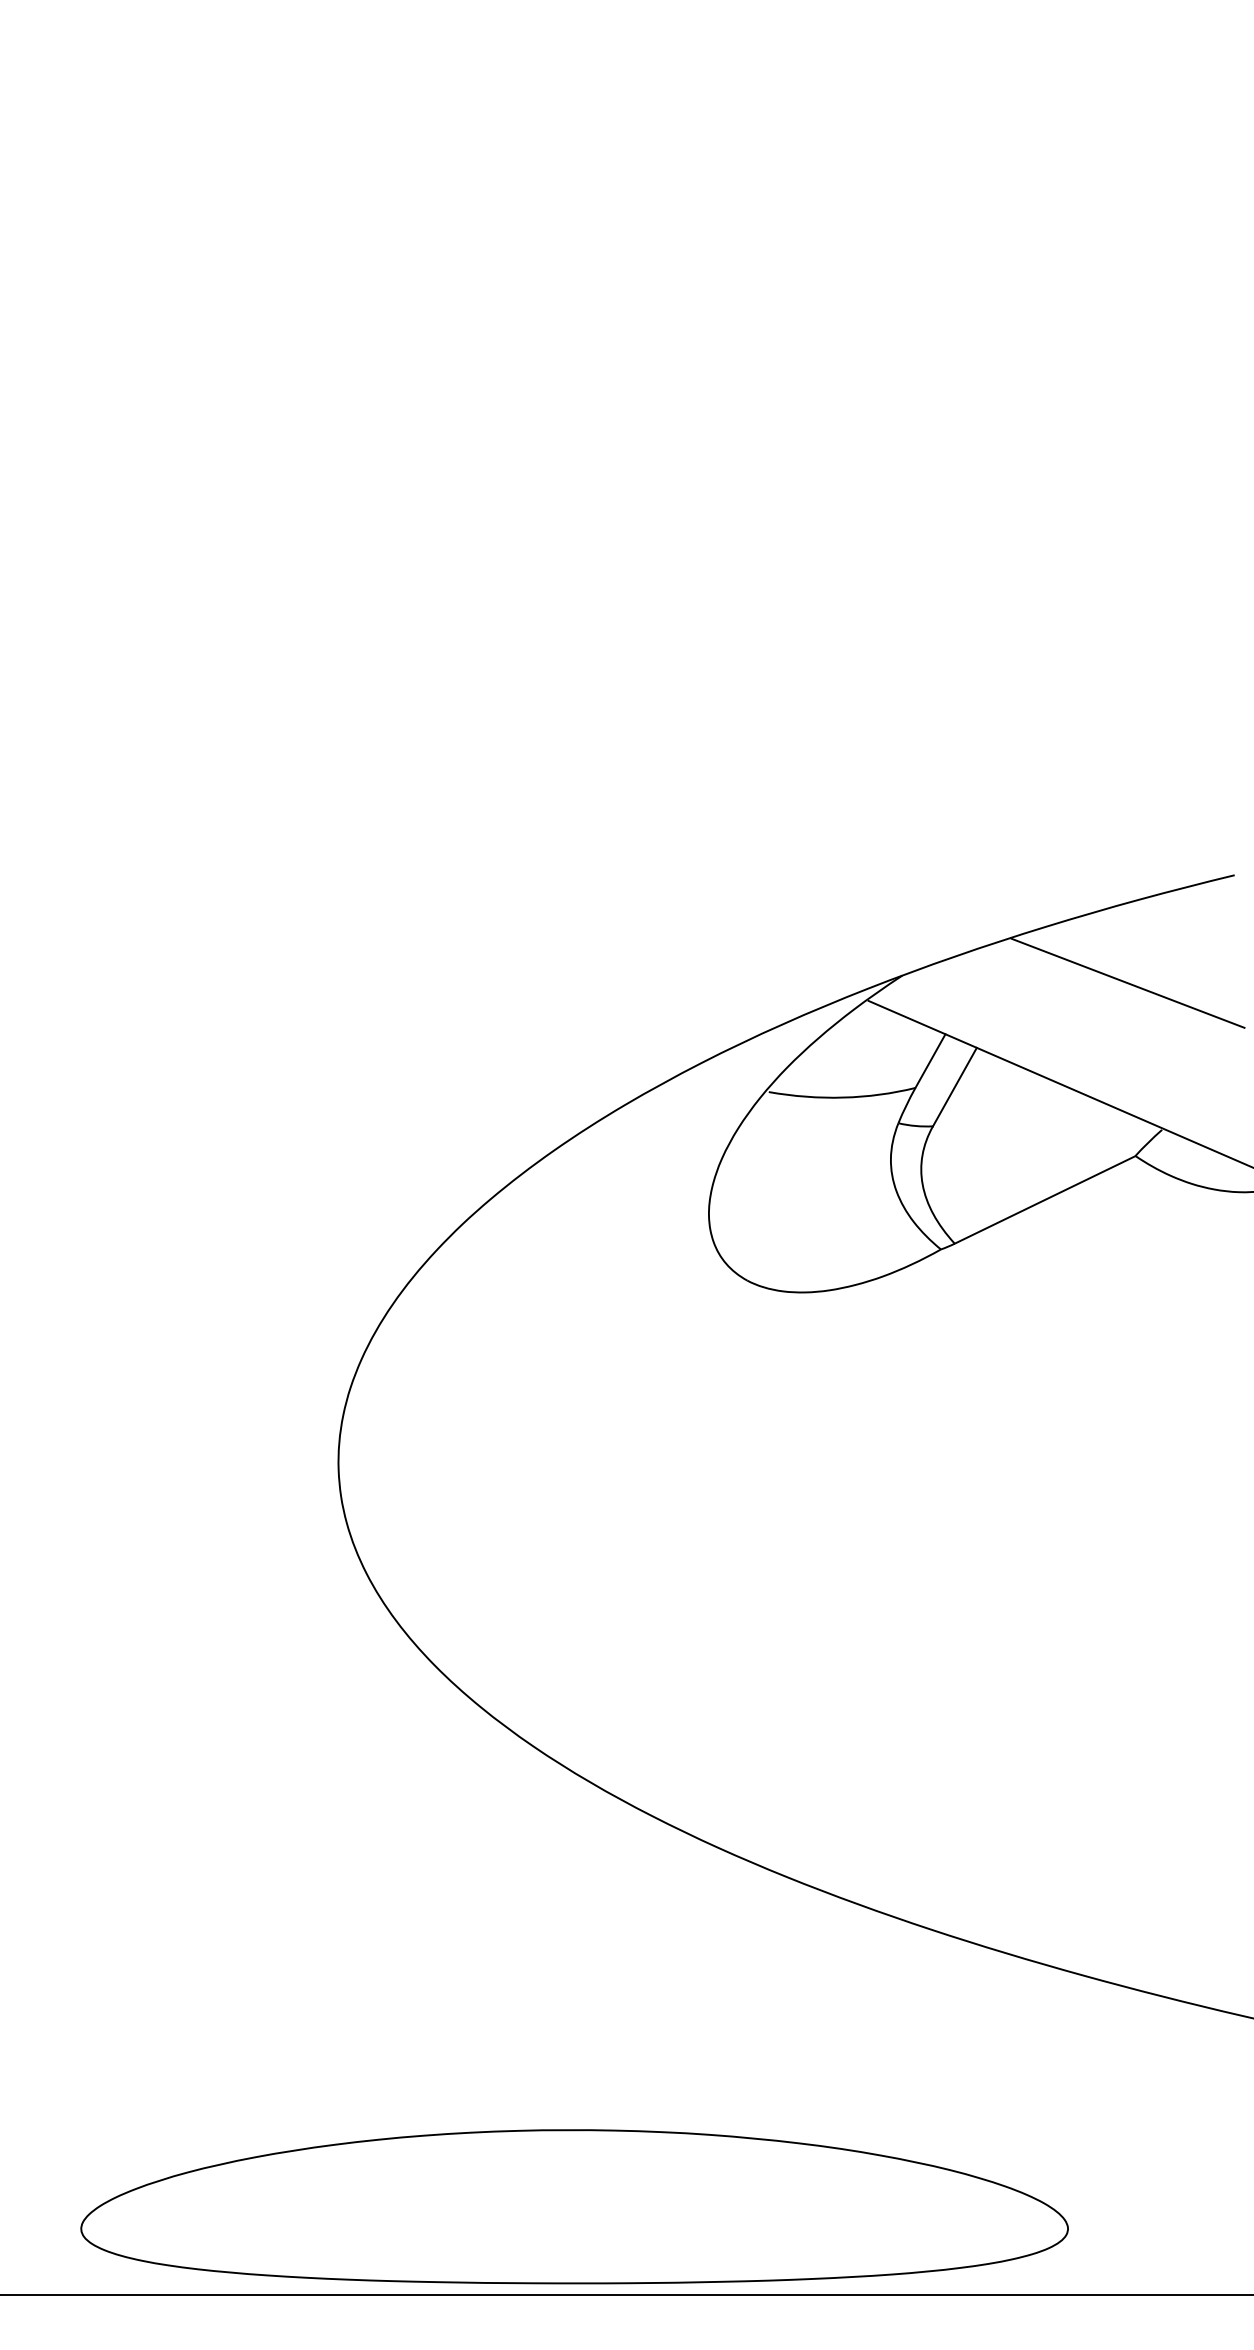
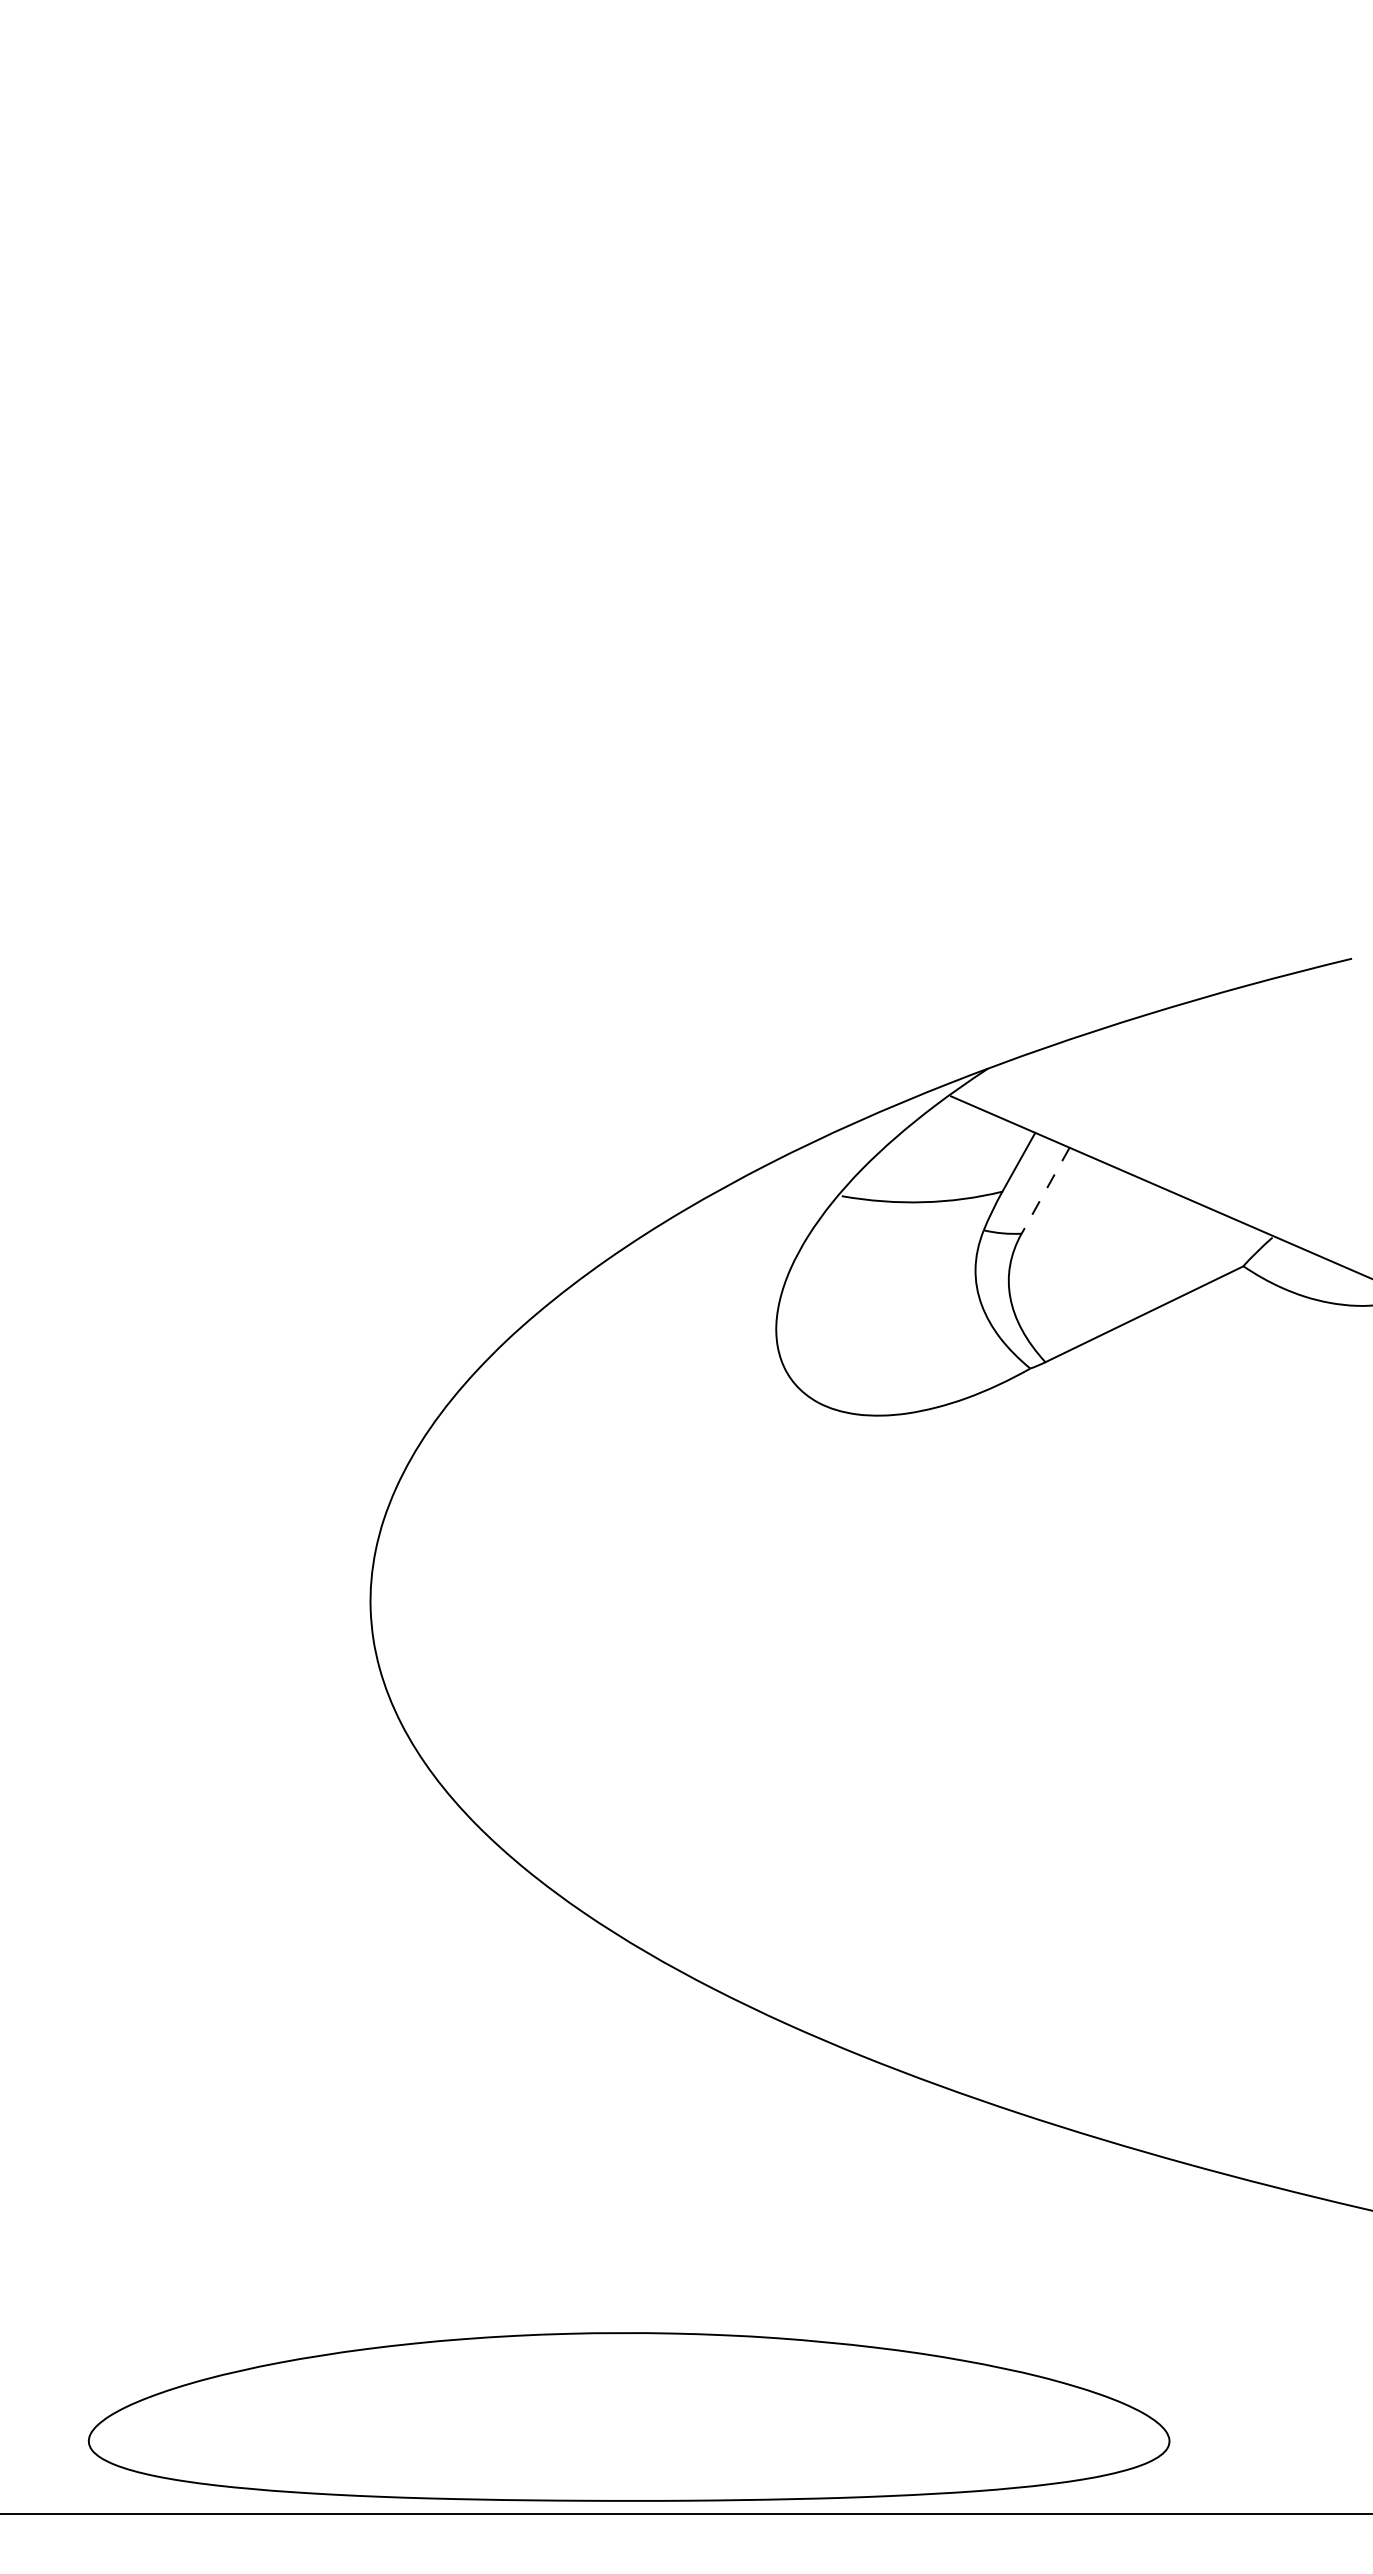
line: (1127, 982) -> (1234, 1076), removed
line: (954, 1087) -> (1045, 1191), solid -> dashed

